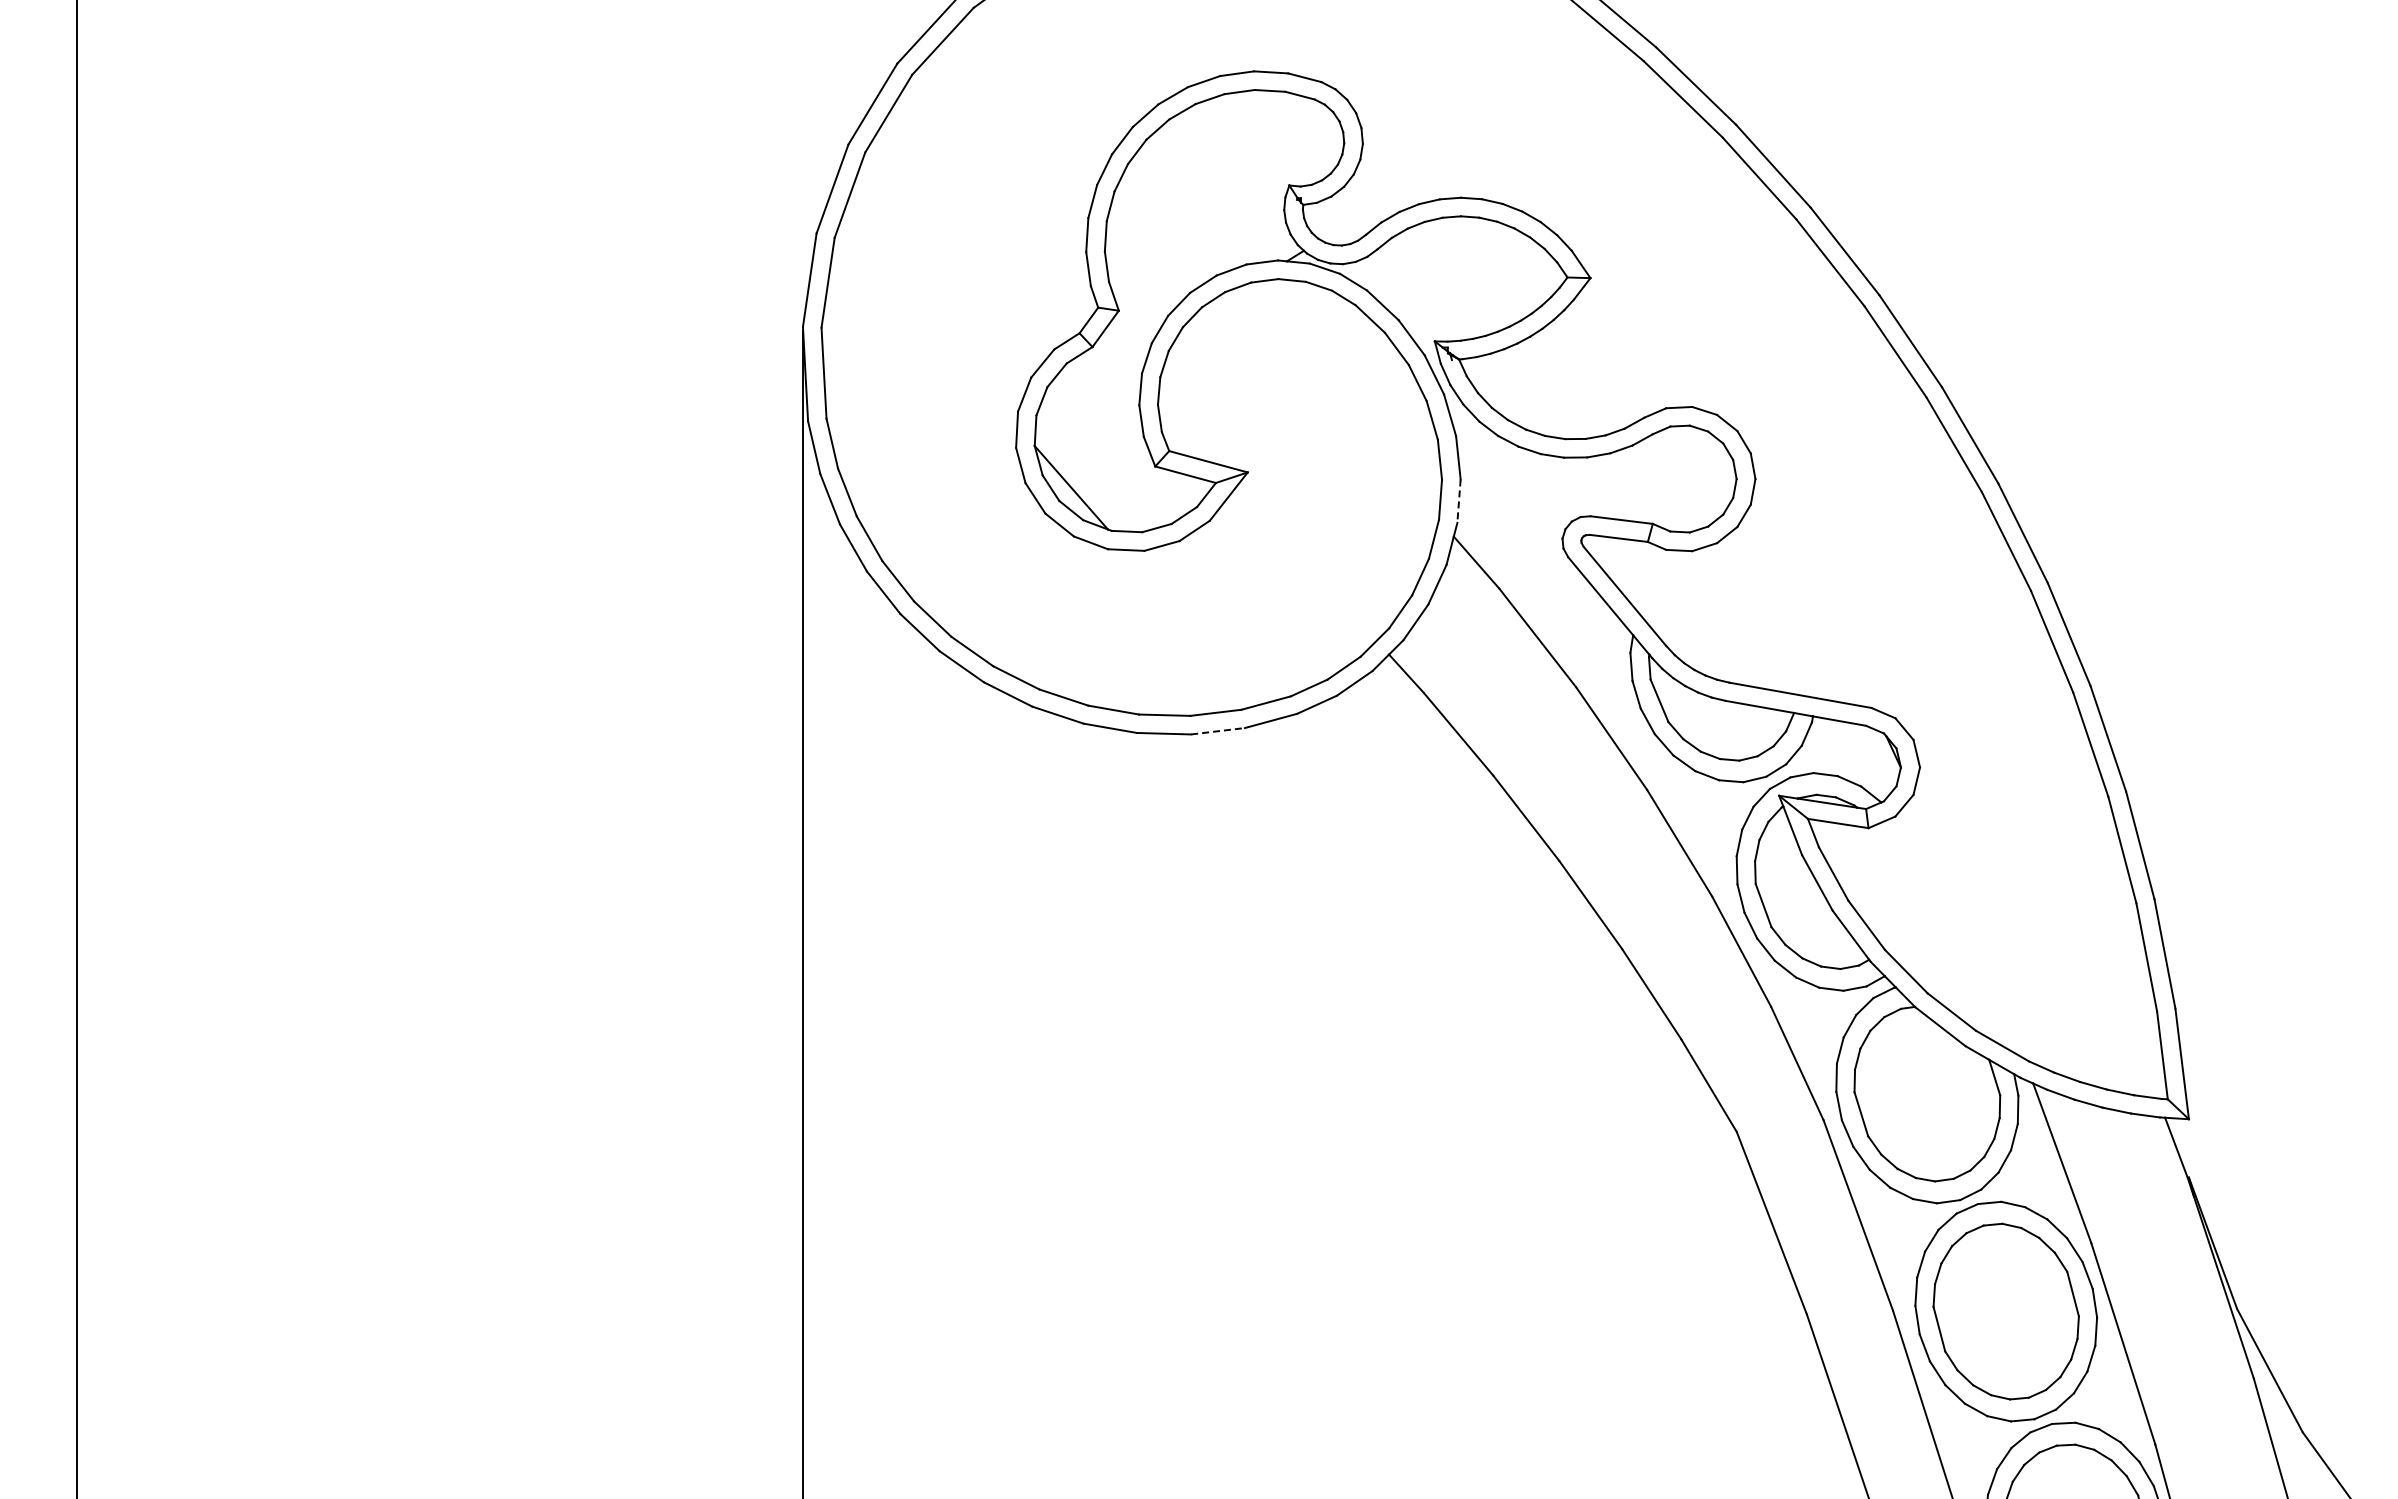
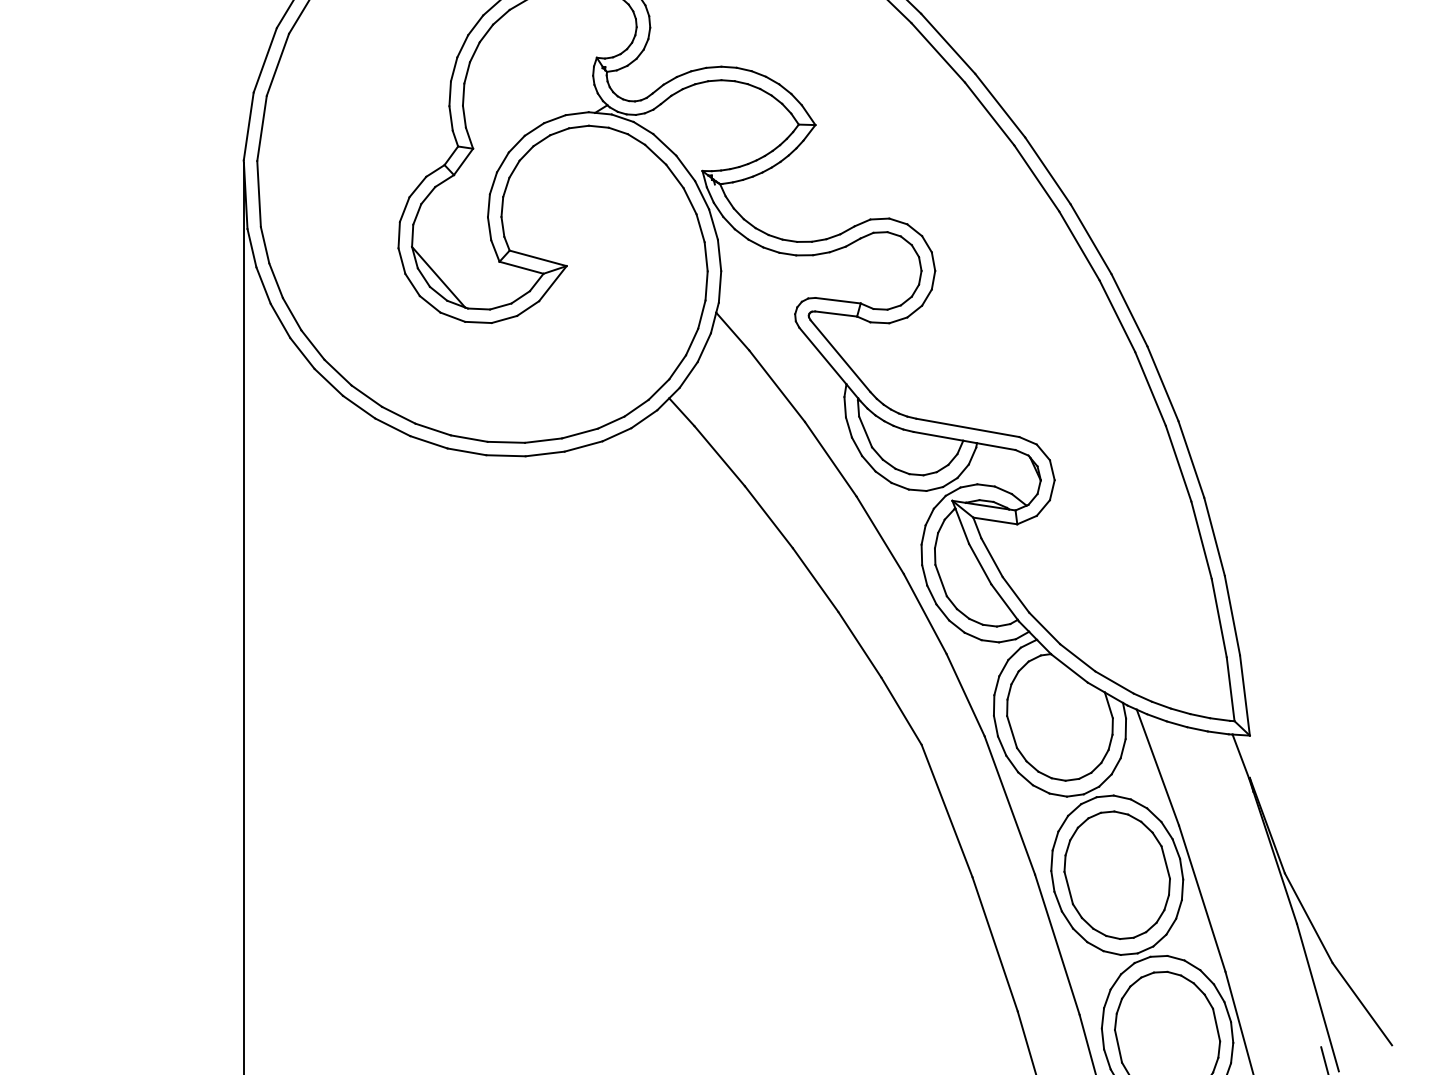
line: (1459, 501) -> (720, 287), dashed -> solid
line: (1218, 731) -> (545, 454), dashed -> solid

